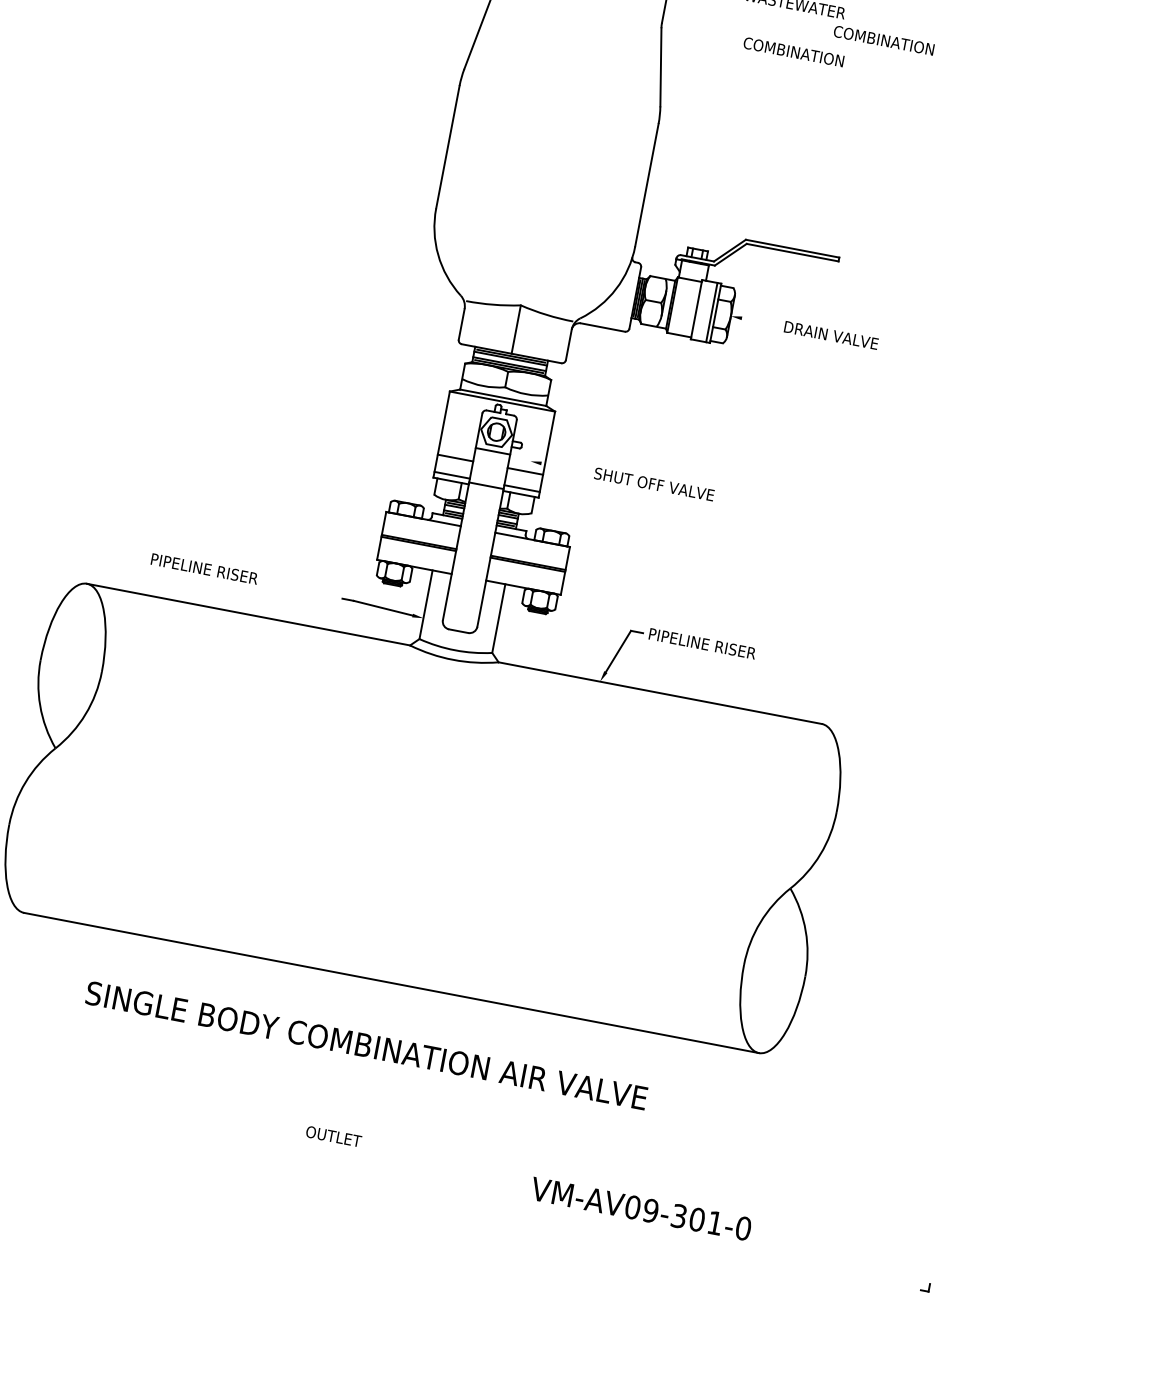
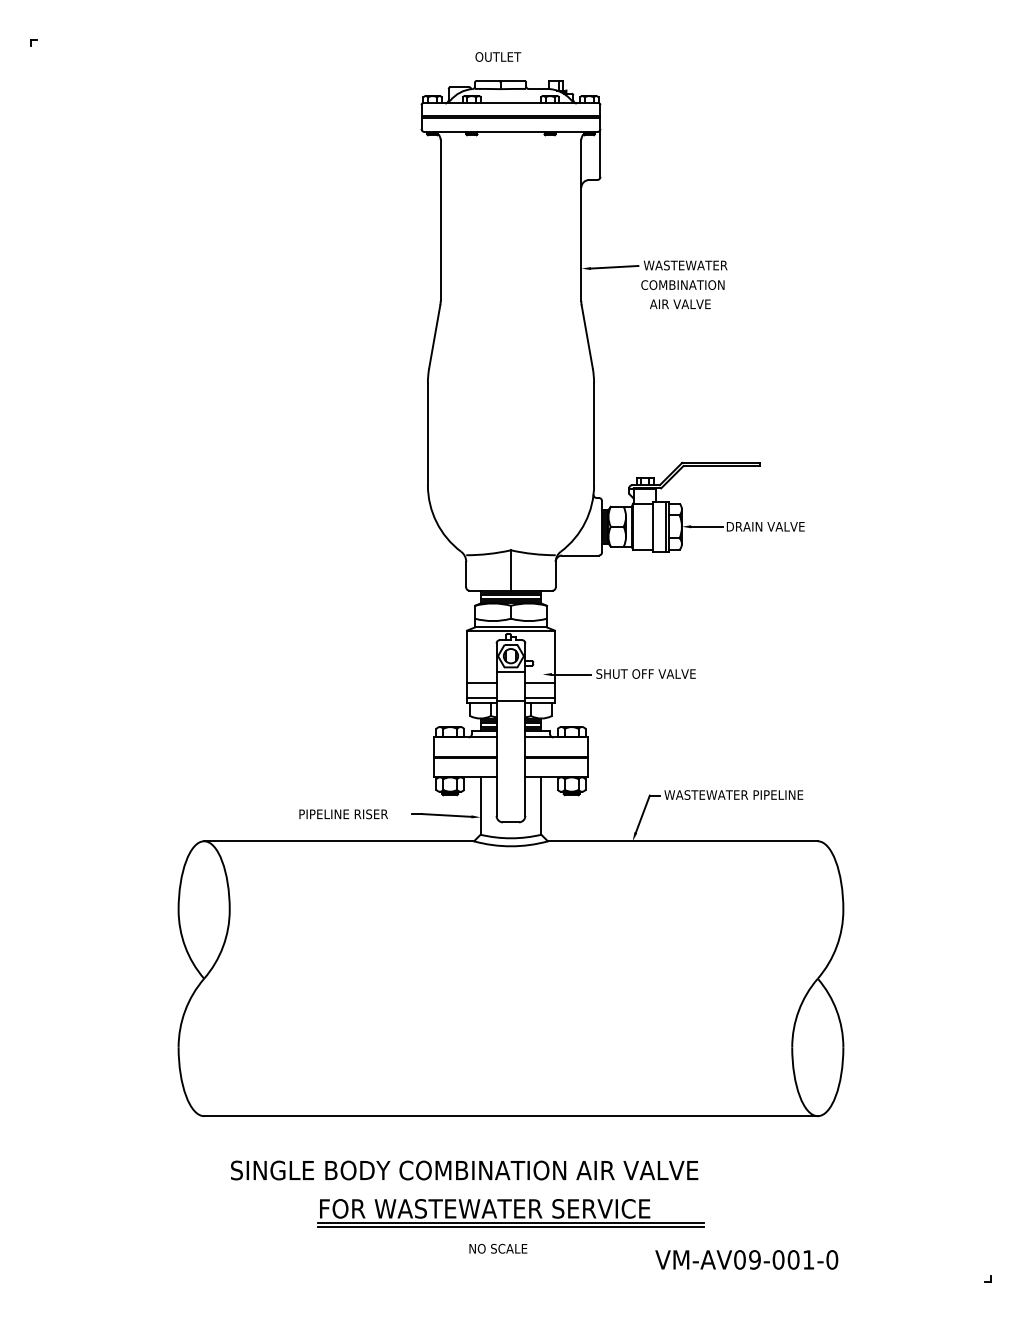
text: (883, 39) -> (682, 284), moved
text: (793, 52) -> (691, 304), COMBINATION -> AIR VALVE
line: (761, 321) -> (707, 526), added
line: (563, 467) -> (570, 674), added
text: (204, 569) -> (343, 814), moved
text: (731, 648) -> (733, 794), PIPELINE RISER -> WASTEWATER PIPELINE
text: (366, 1045) -> (464, 1170), moved
part: (368, 1099) -> (510, 1213), added
text: (343, 1138) -> (496, 1248), OUTLET -> NO SCALE
text: (679, 1215) -> (778, 1259), VM-AV09-301-0 -> VM-AV09-001-0

